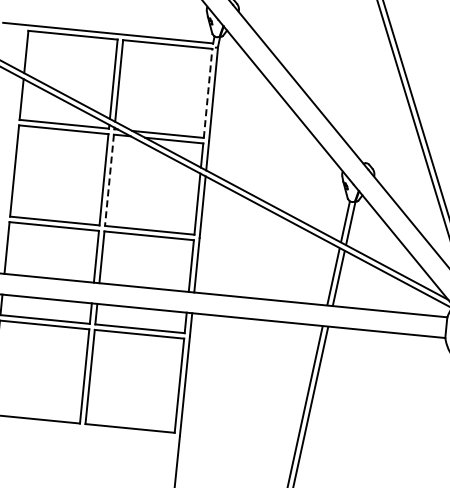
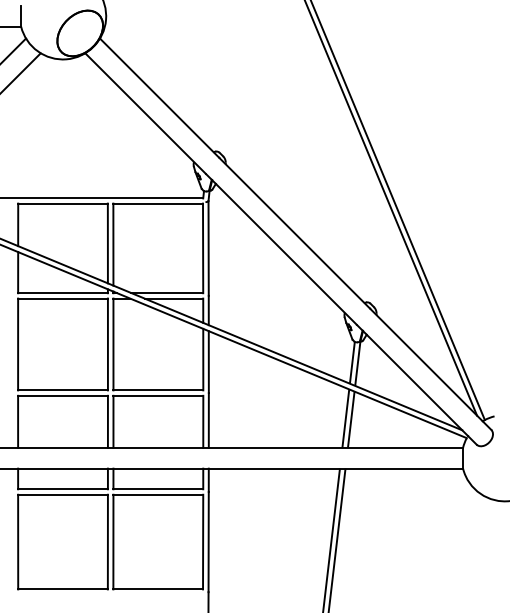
line: (208, 93) -> (203, 248), dashed -> solid
line: (109, 180) -> (113, 344), dashed -> solid

